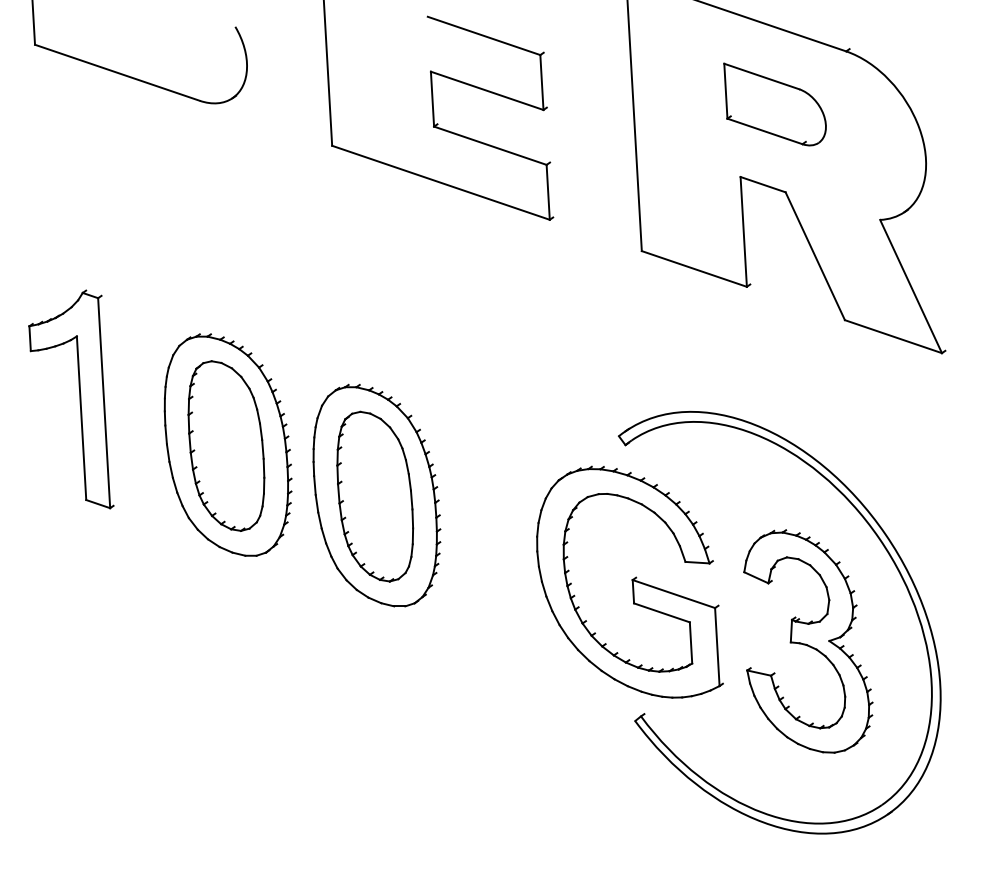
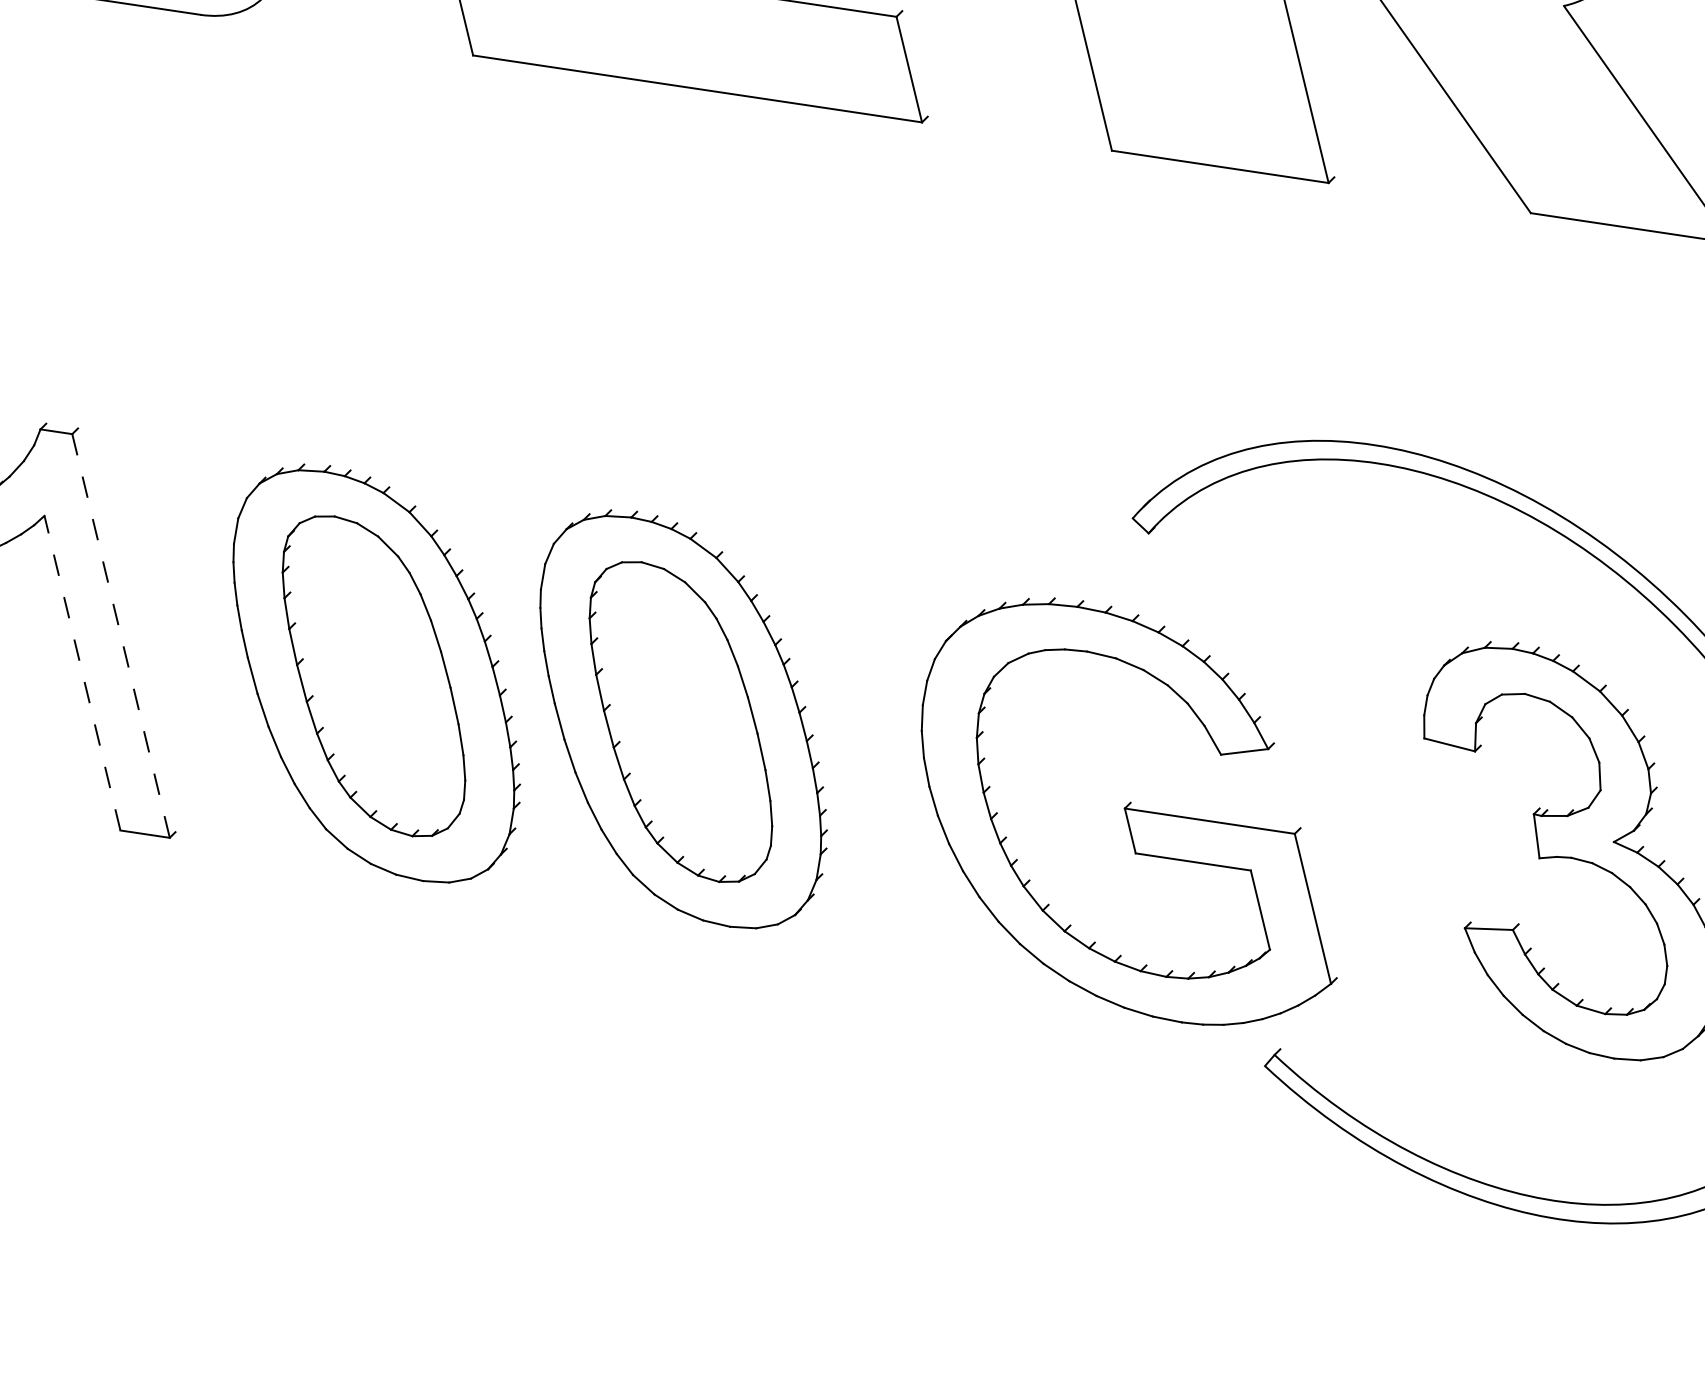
line: (104, 403) -> (121, 636), solid -> dashed
line: (81, 418) -> (82, 673), solid -> dashed
part: (629, 581) -> (1119, 812), moved

